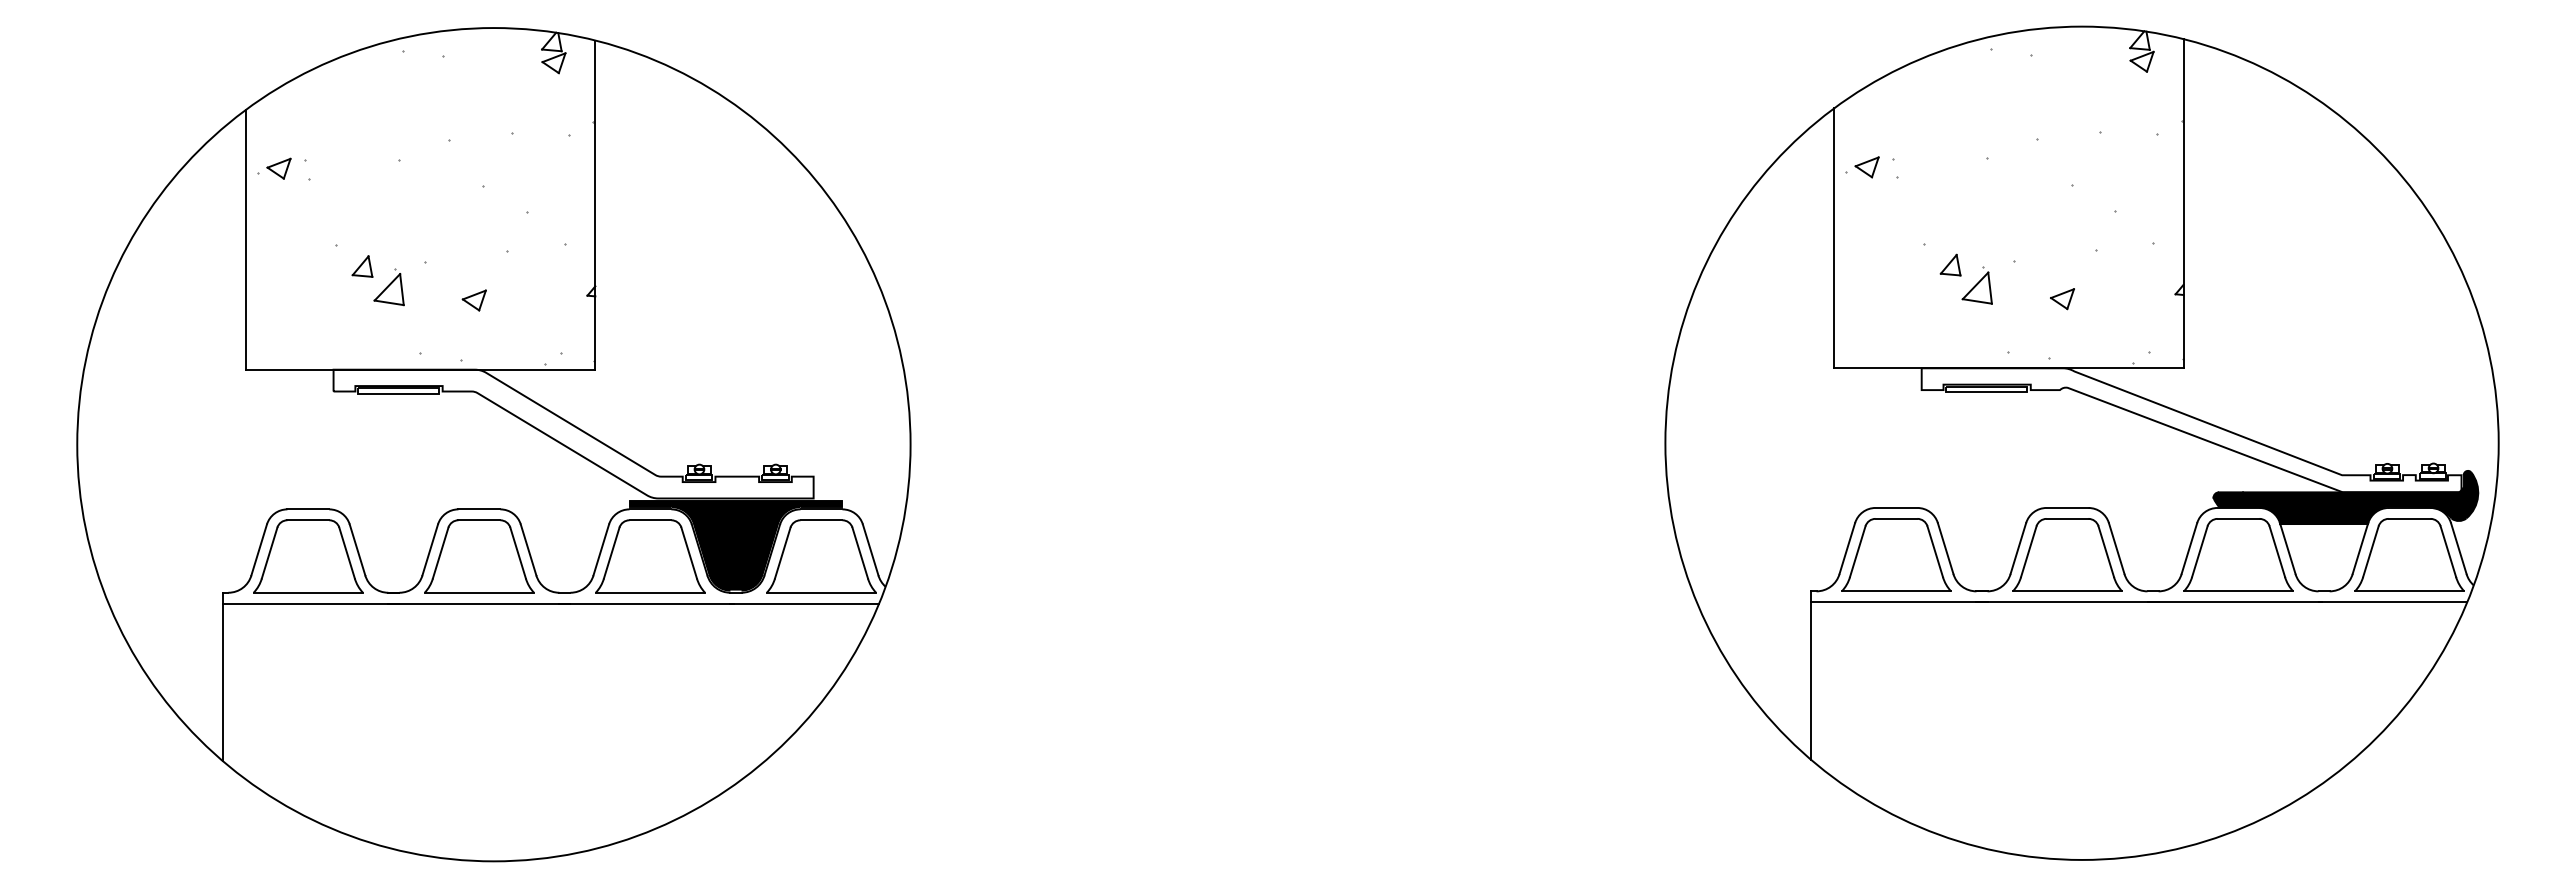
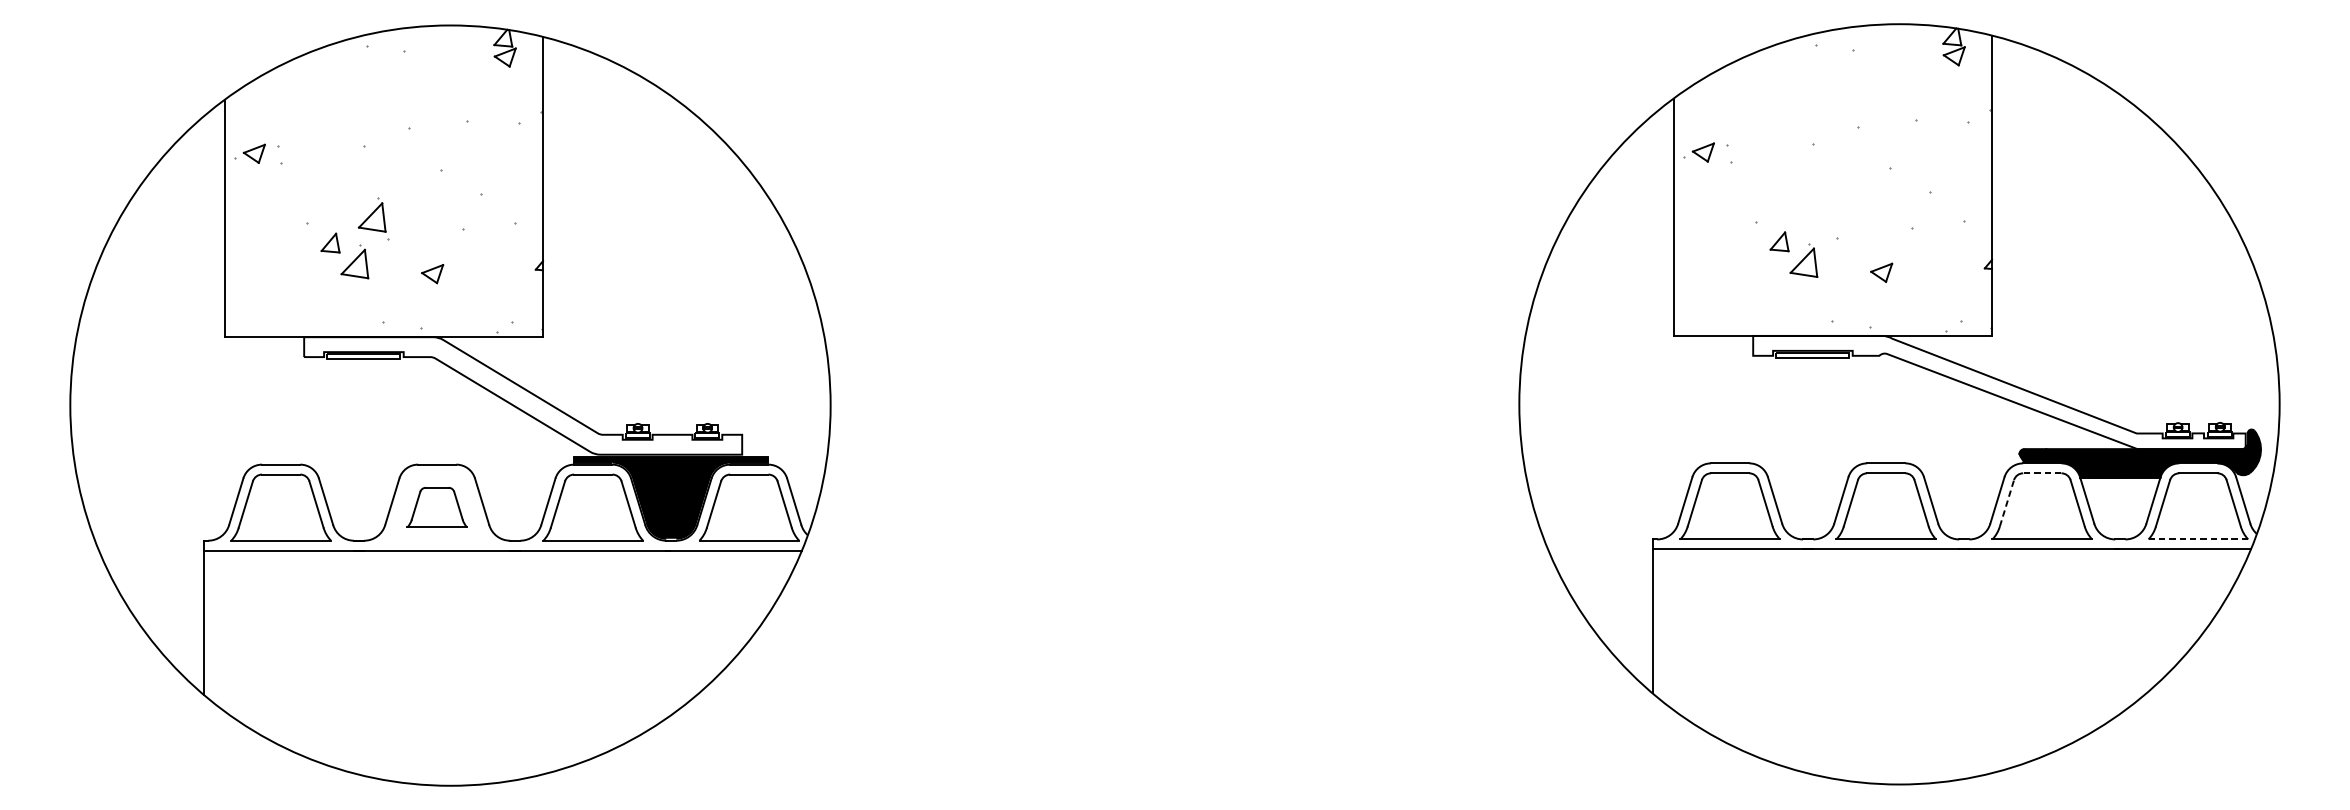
part: (407, 236) -> (371, 215), added
line: (2238, 518) -> (2042, 472), solid -> dashed
line: (2199, 551) -> (2006, 503), solid -> dashed
part: (479, 556) -> (437, 507), size x0.6
line: (2409, 591) -> (2198, 539), solid -> dashed

